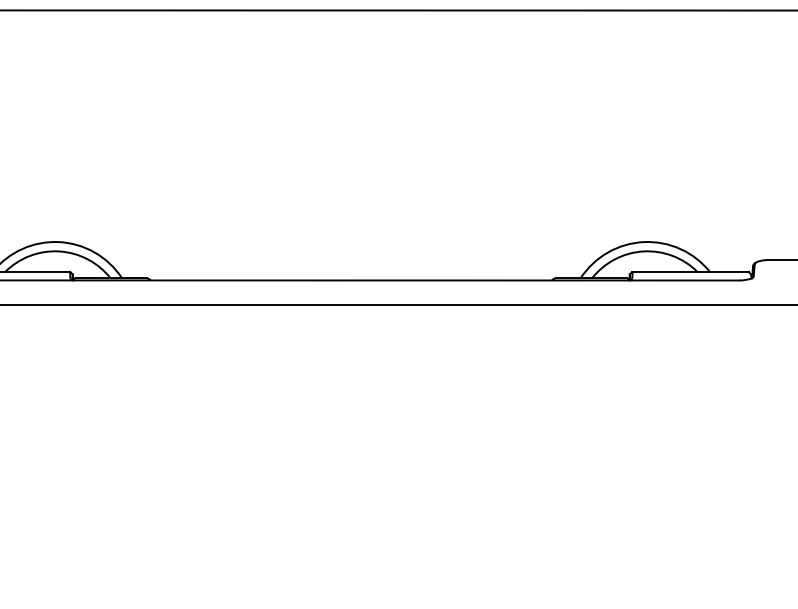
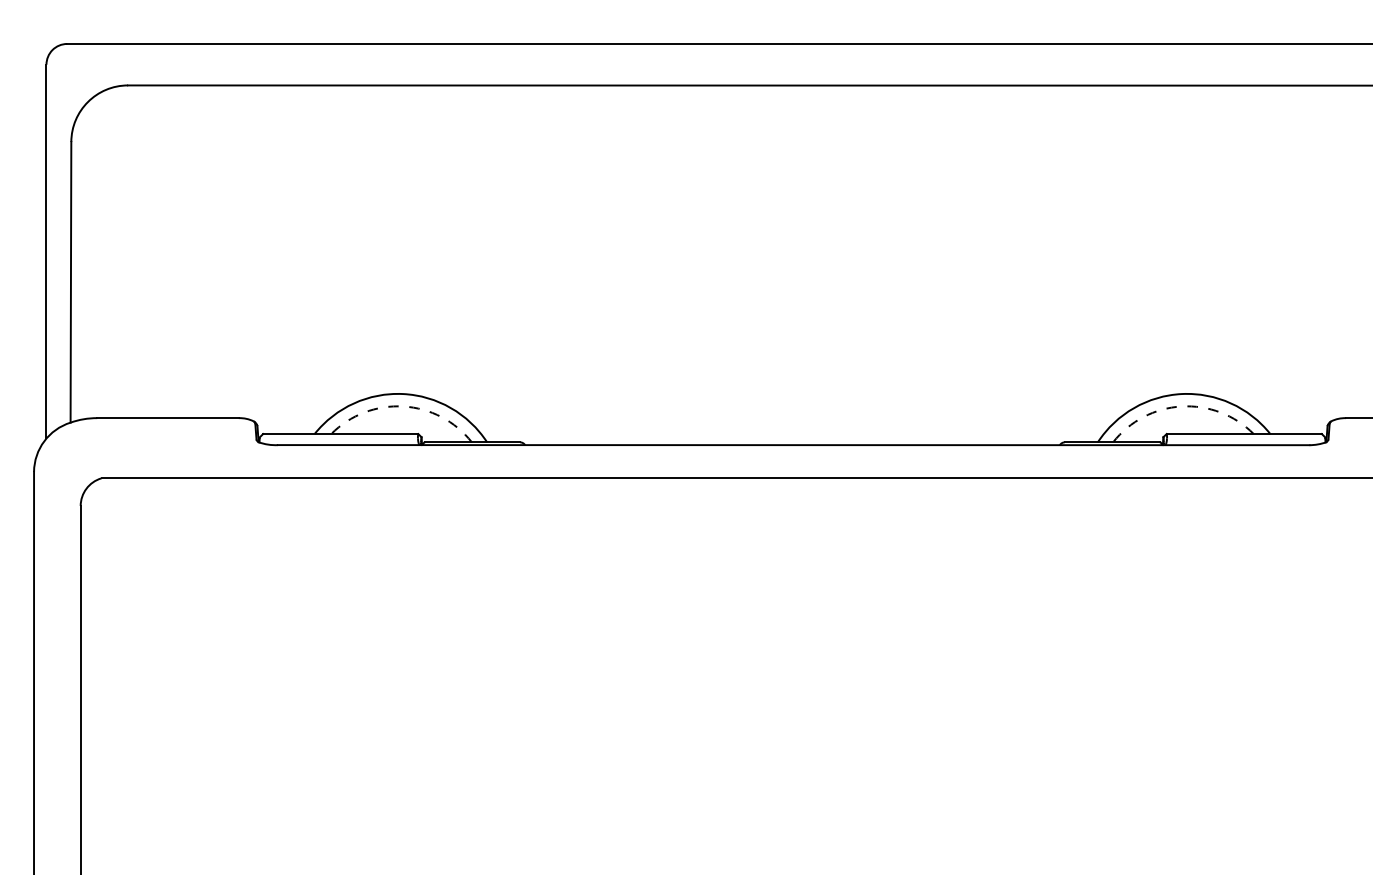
arc: (59, 251) -> (403, 406), solid -> dashed
arc: (643, 251) -> (1181, 406), solid -> dashed

